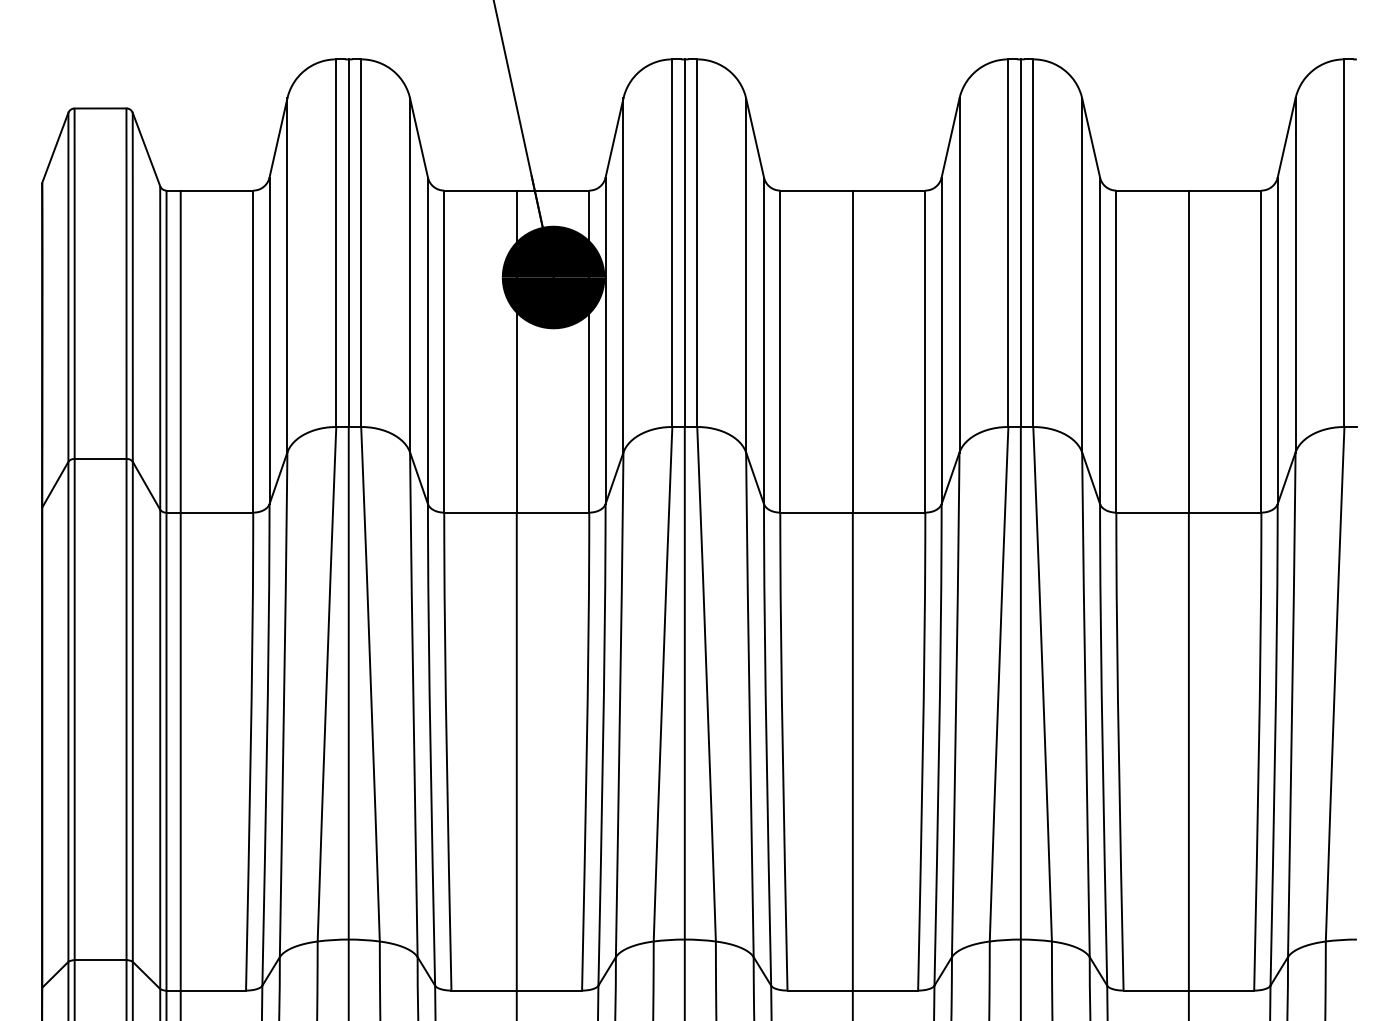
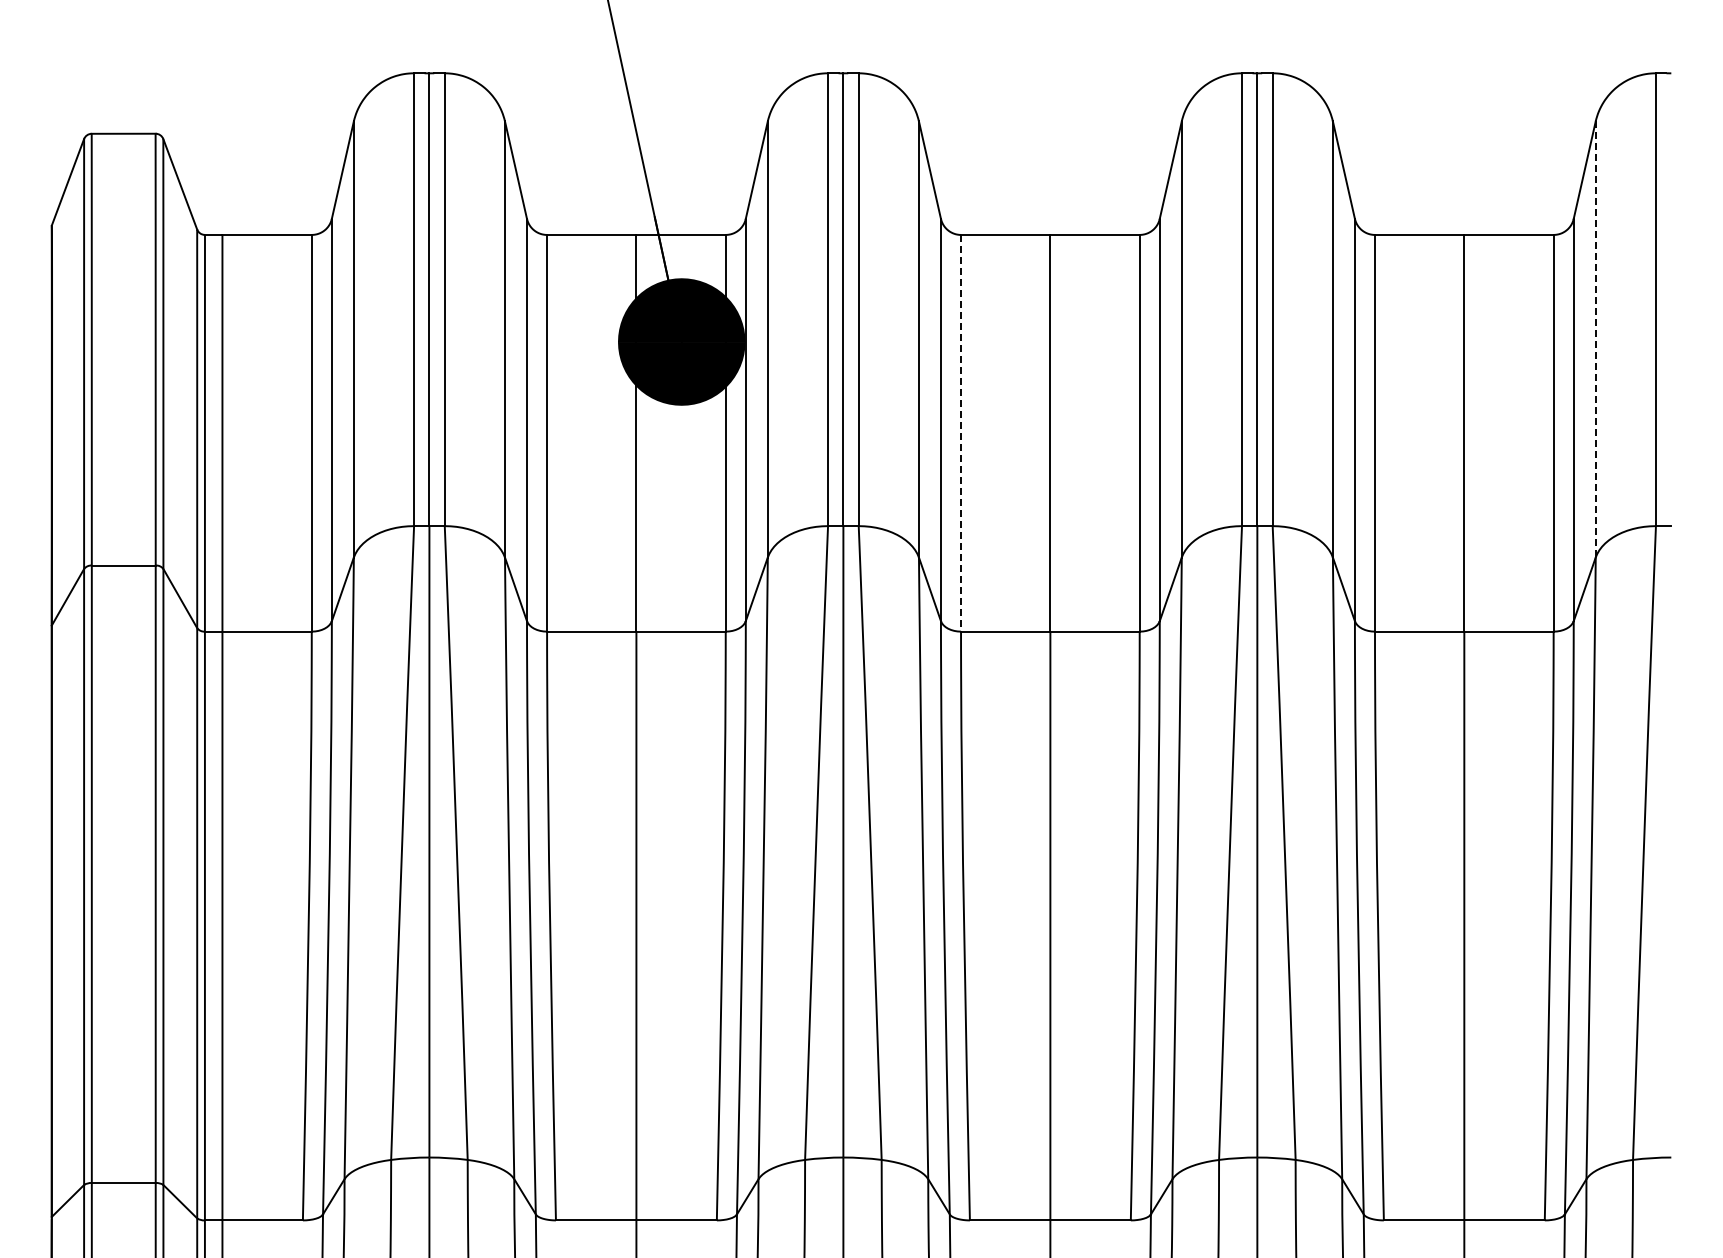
line: (1295, 276) -> (1595, 340), solid -> dashed
line: (780, 351) -> (961, 433), solid -> dashed

